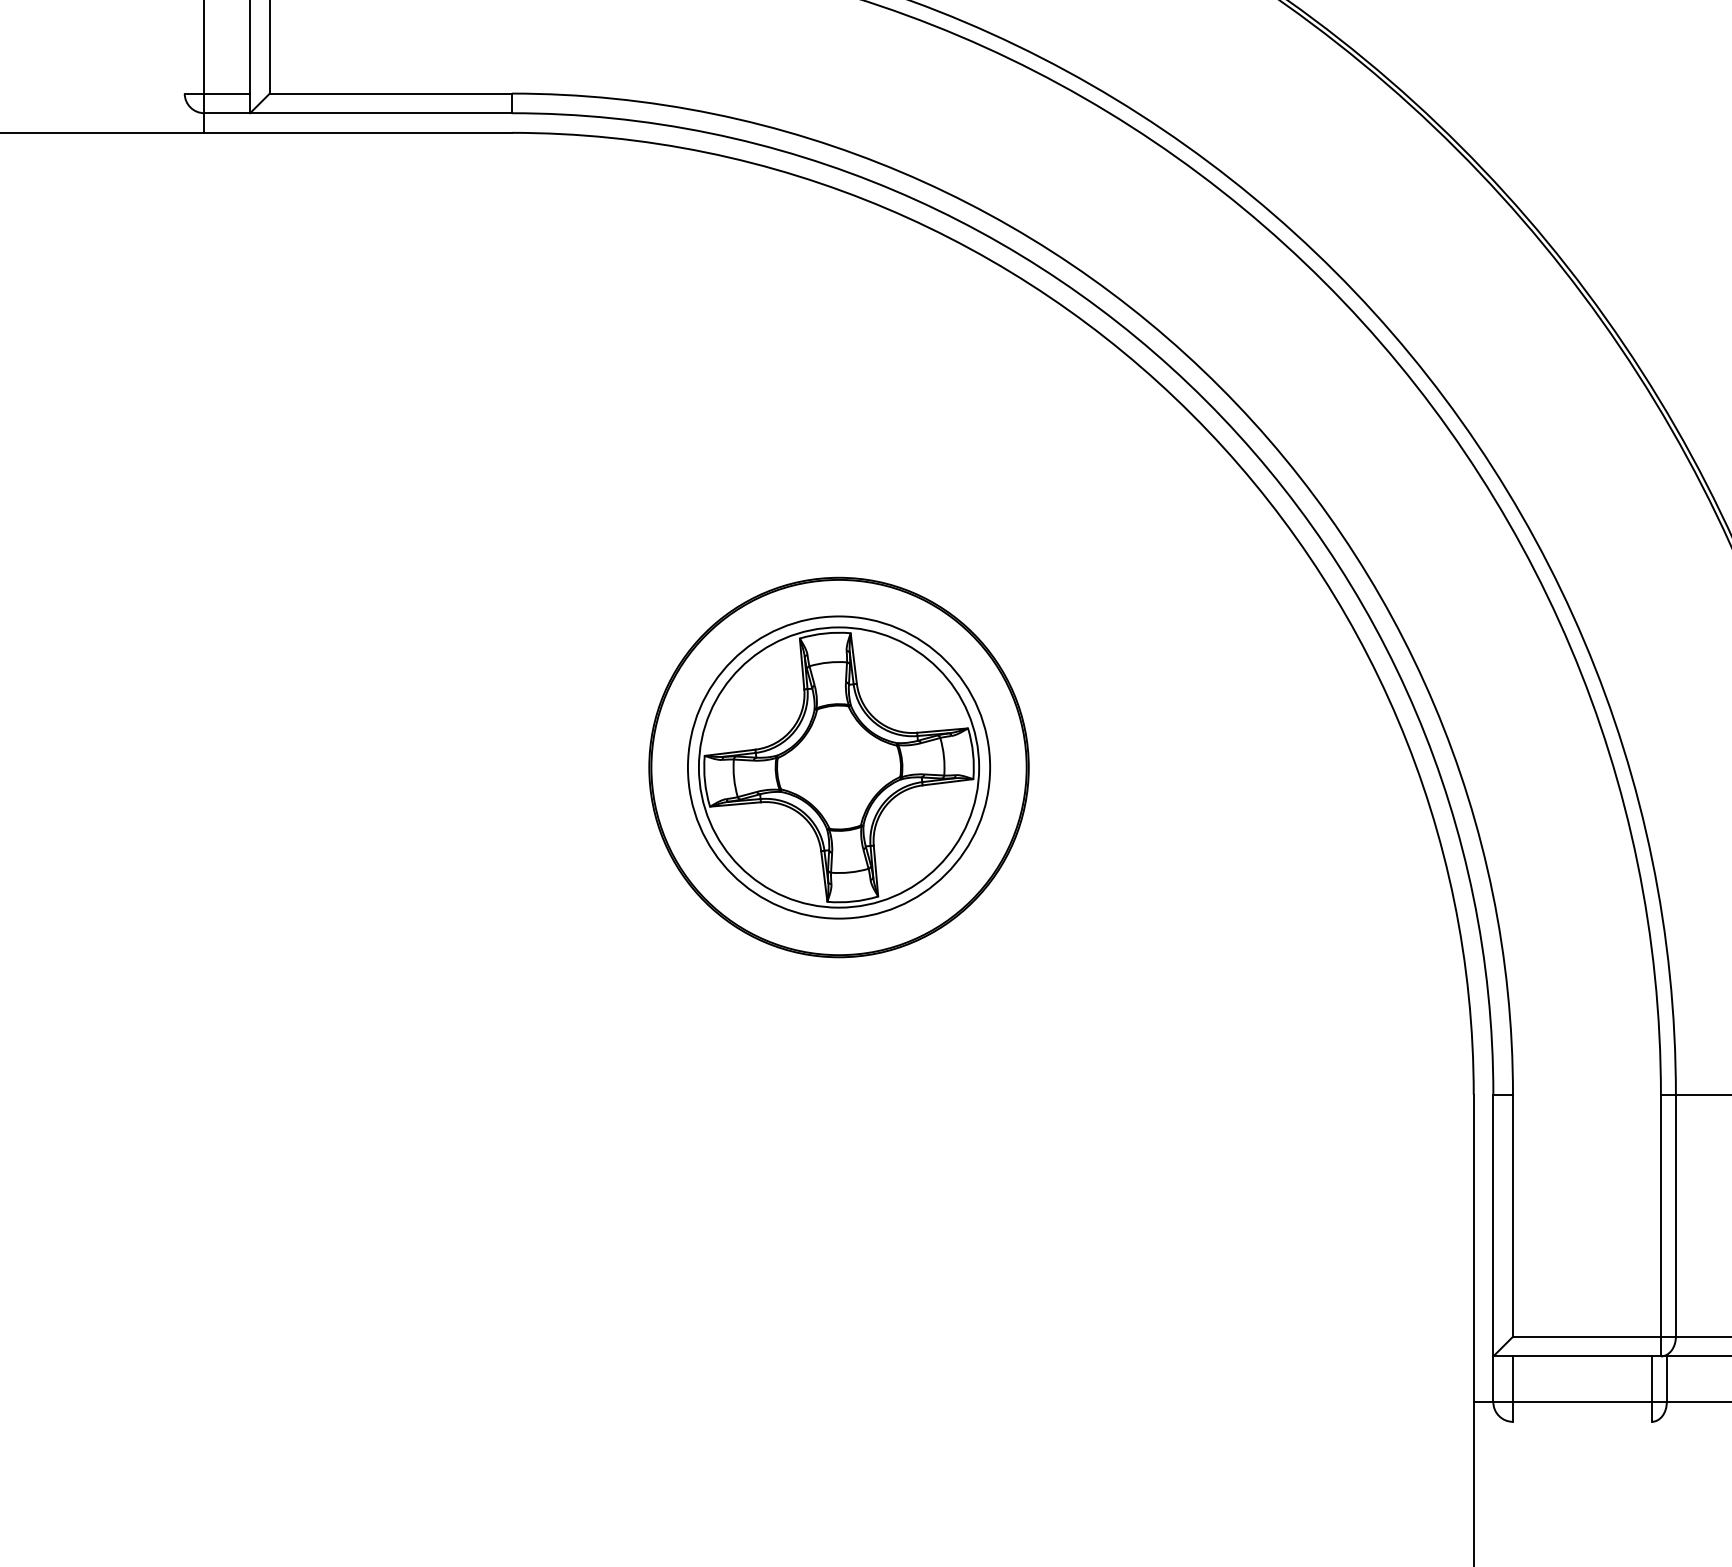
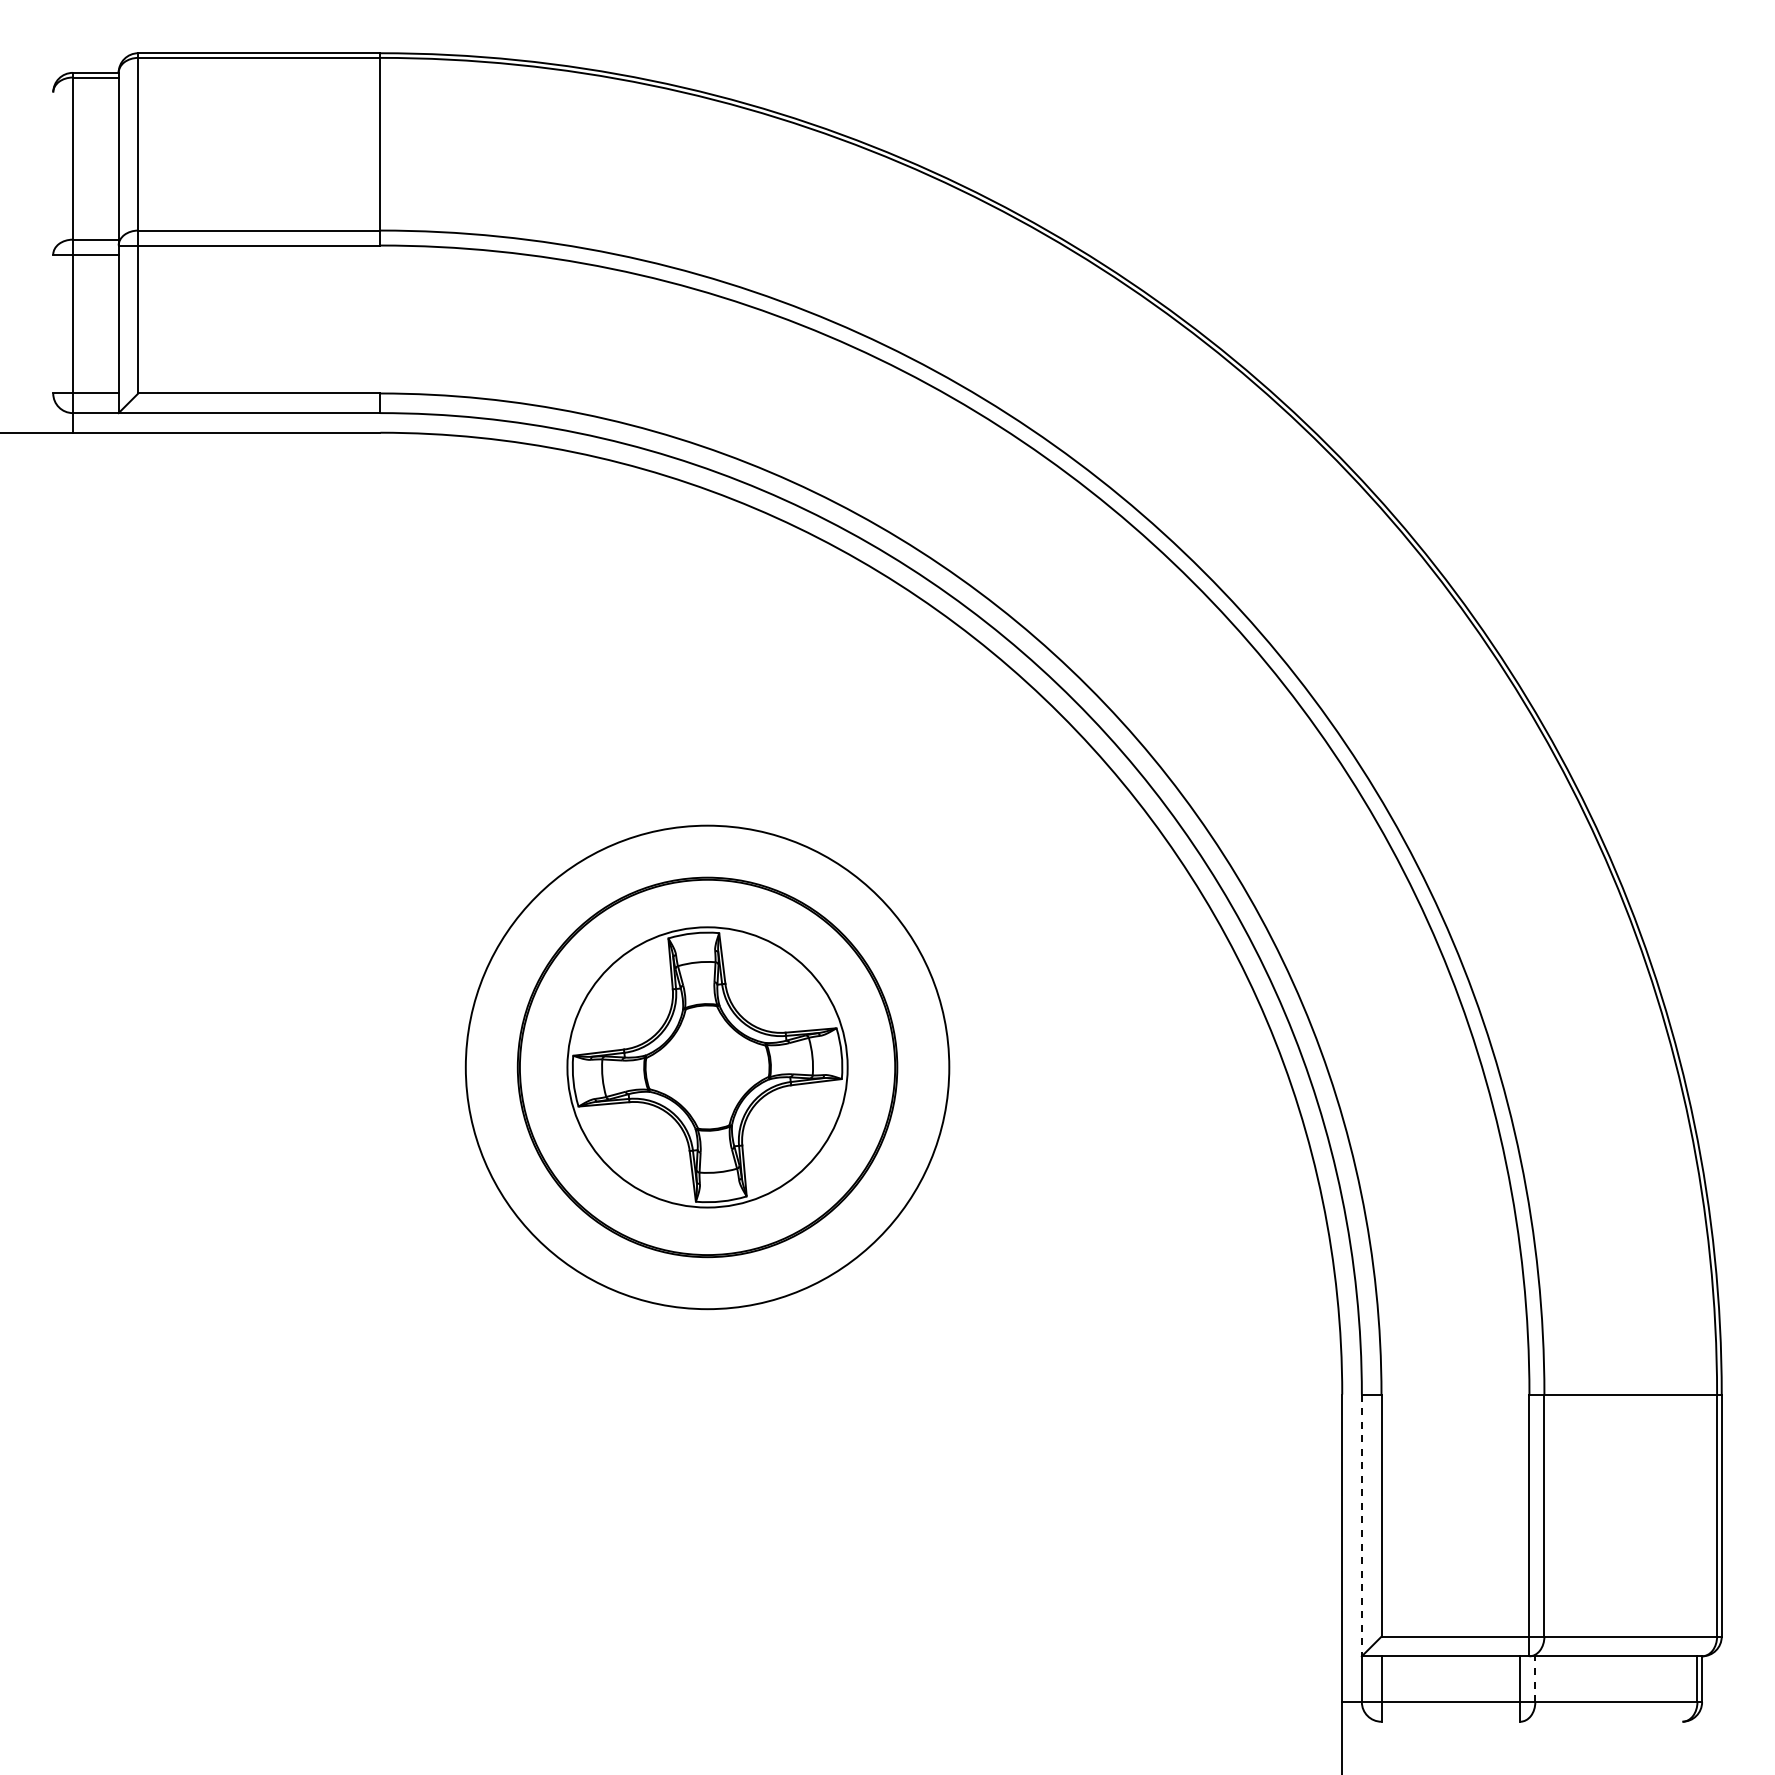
circle: (838, 767) -> (707, 1067), size x1.6
line: (1492, 1225) -> (1361, 1525), solid -> dashed
line: (1666, 1379) -> (1535, 1679), solid -> dashed

